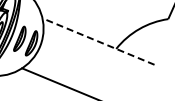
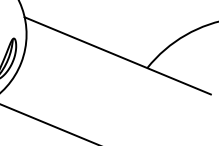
line: (98, 41) -> (117, 55), dashed -> solid

